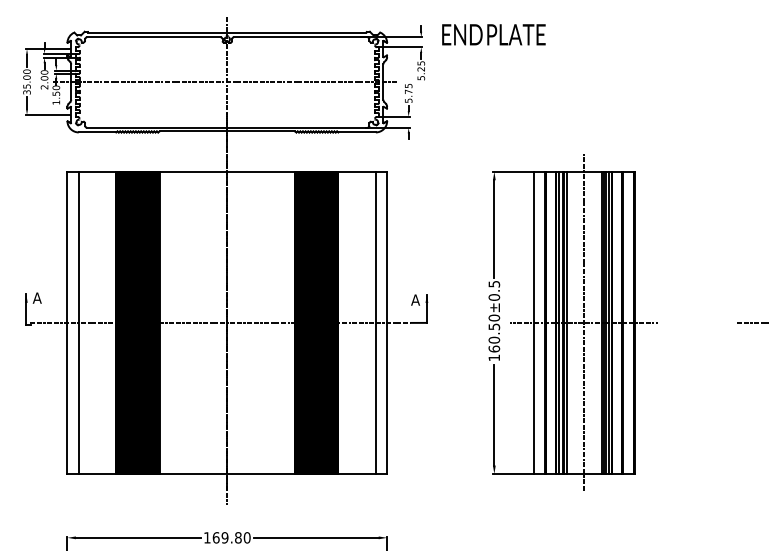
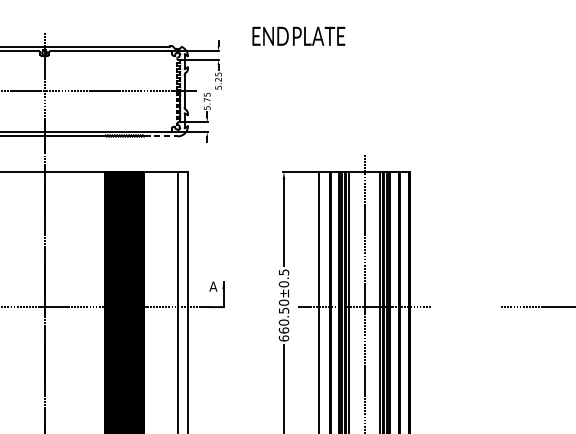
text: (493, 34) -> (298, 36), moved
line: (357, 132) -> (161, 136), solid -> dashed
text: (494, 357) -> (284, 338), 160.50±0.5 -> 660.50±0.5

